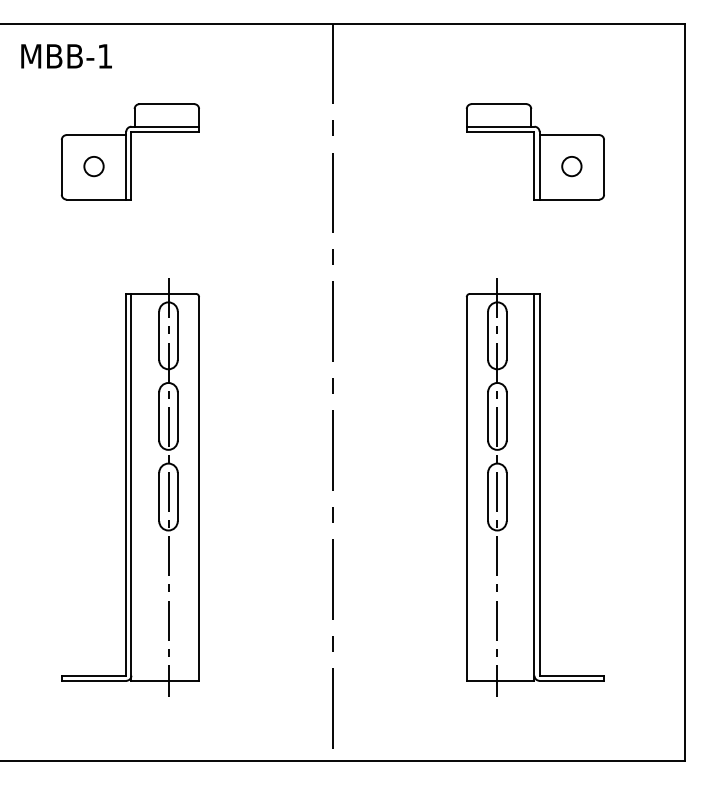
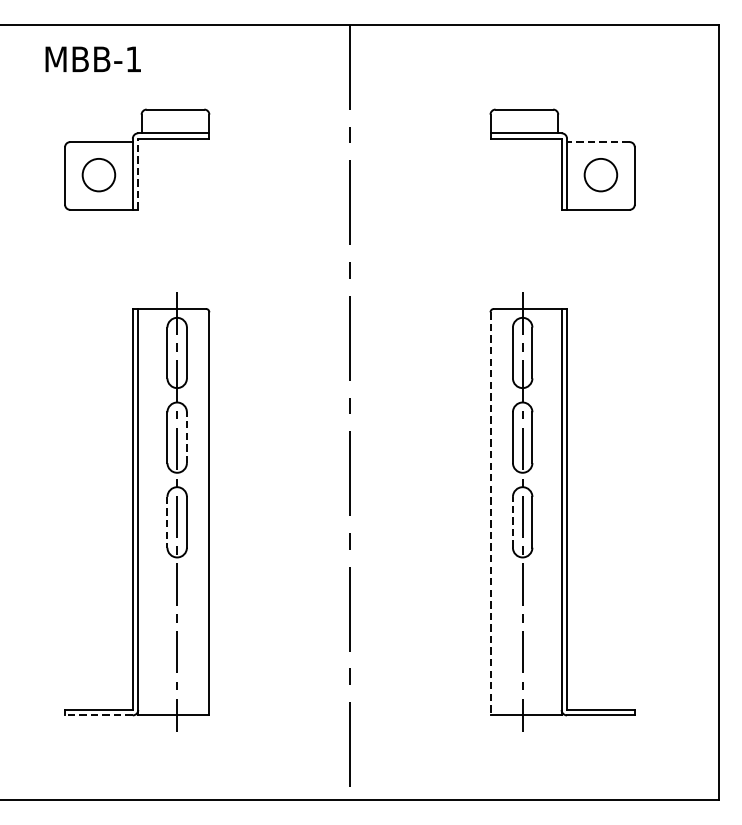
text: (66, 56) -> (93, 59), moved
line: (569, 135) -> (598, 142), solid -> dashed
line: (131, 165) -> (138, 174), solid -> dashed
circle: (93, 166) -> (98, 175), size x1.6
circle: (571, 166) -> (600, 175), size x1.6
line: (177, 415) -> (186, 436), solid -> dashed
line: (466, 488) -> (490, 513), solid -> dashed
line: (488, 496) -> (513, 521), solid -> dashed
line: (159, 497) -> (167, 522), solid -> dashed
line: (93, 680) -> (98, 715), solid -> dashed

